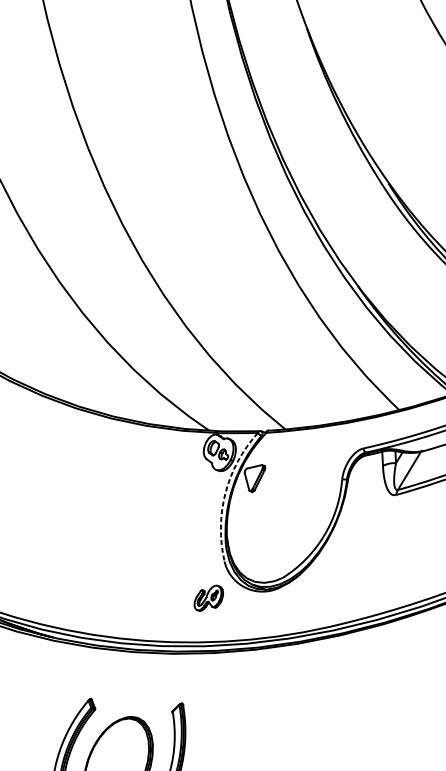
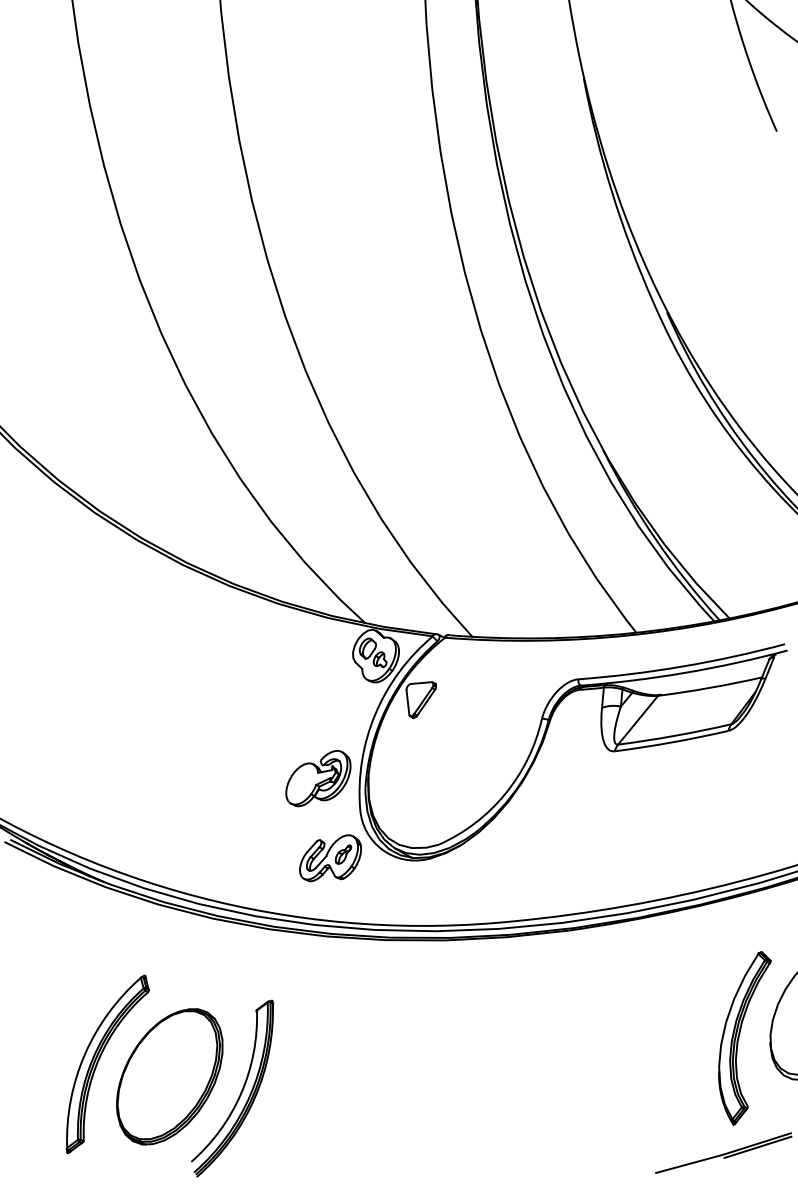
arc: (225, 493) -> (375, 714), dashed -> solid
part: (192, 543) -> (318, 778), added
part: (208, 598) -> (330, 858), size x1.43

